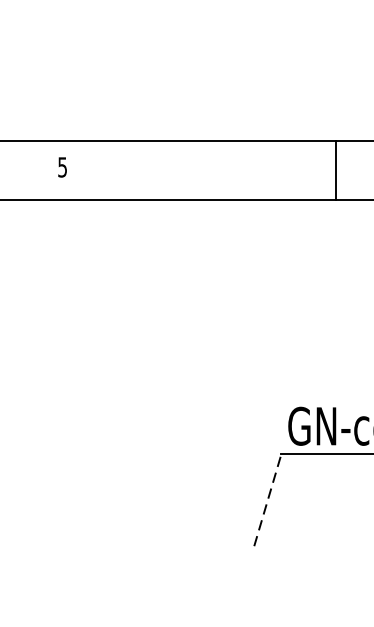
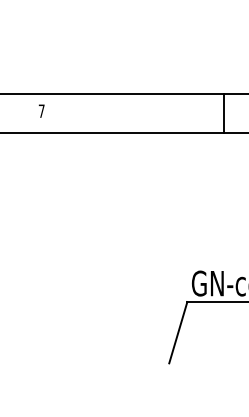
text: (62, 167) -> (41, 111), 5 -> 7
line: (268, 499) -> (178, 332), dashed -> solid

